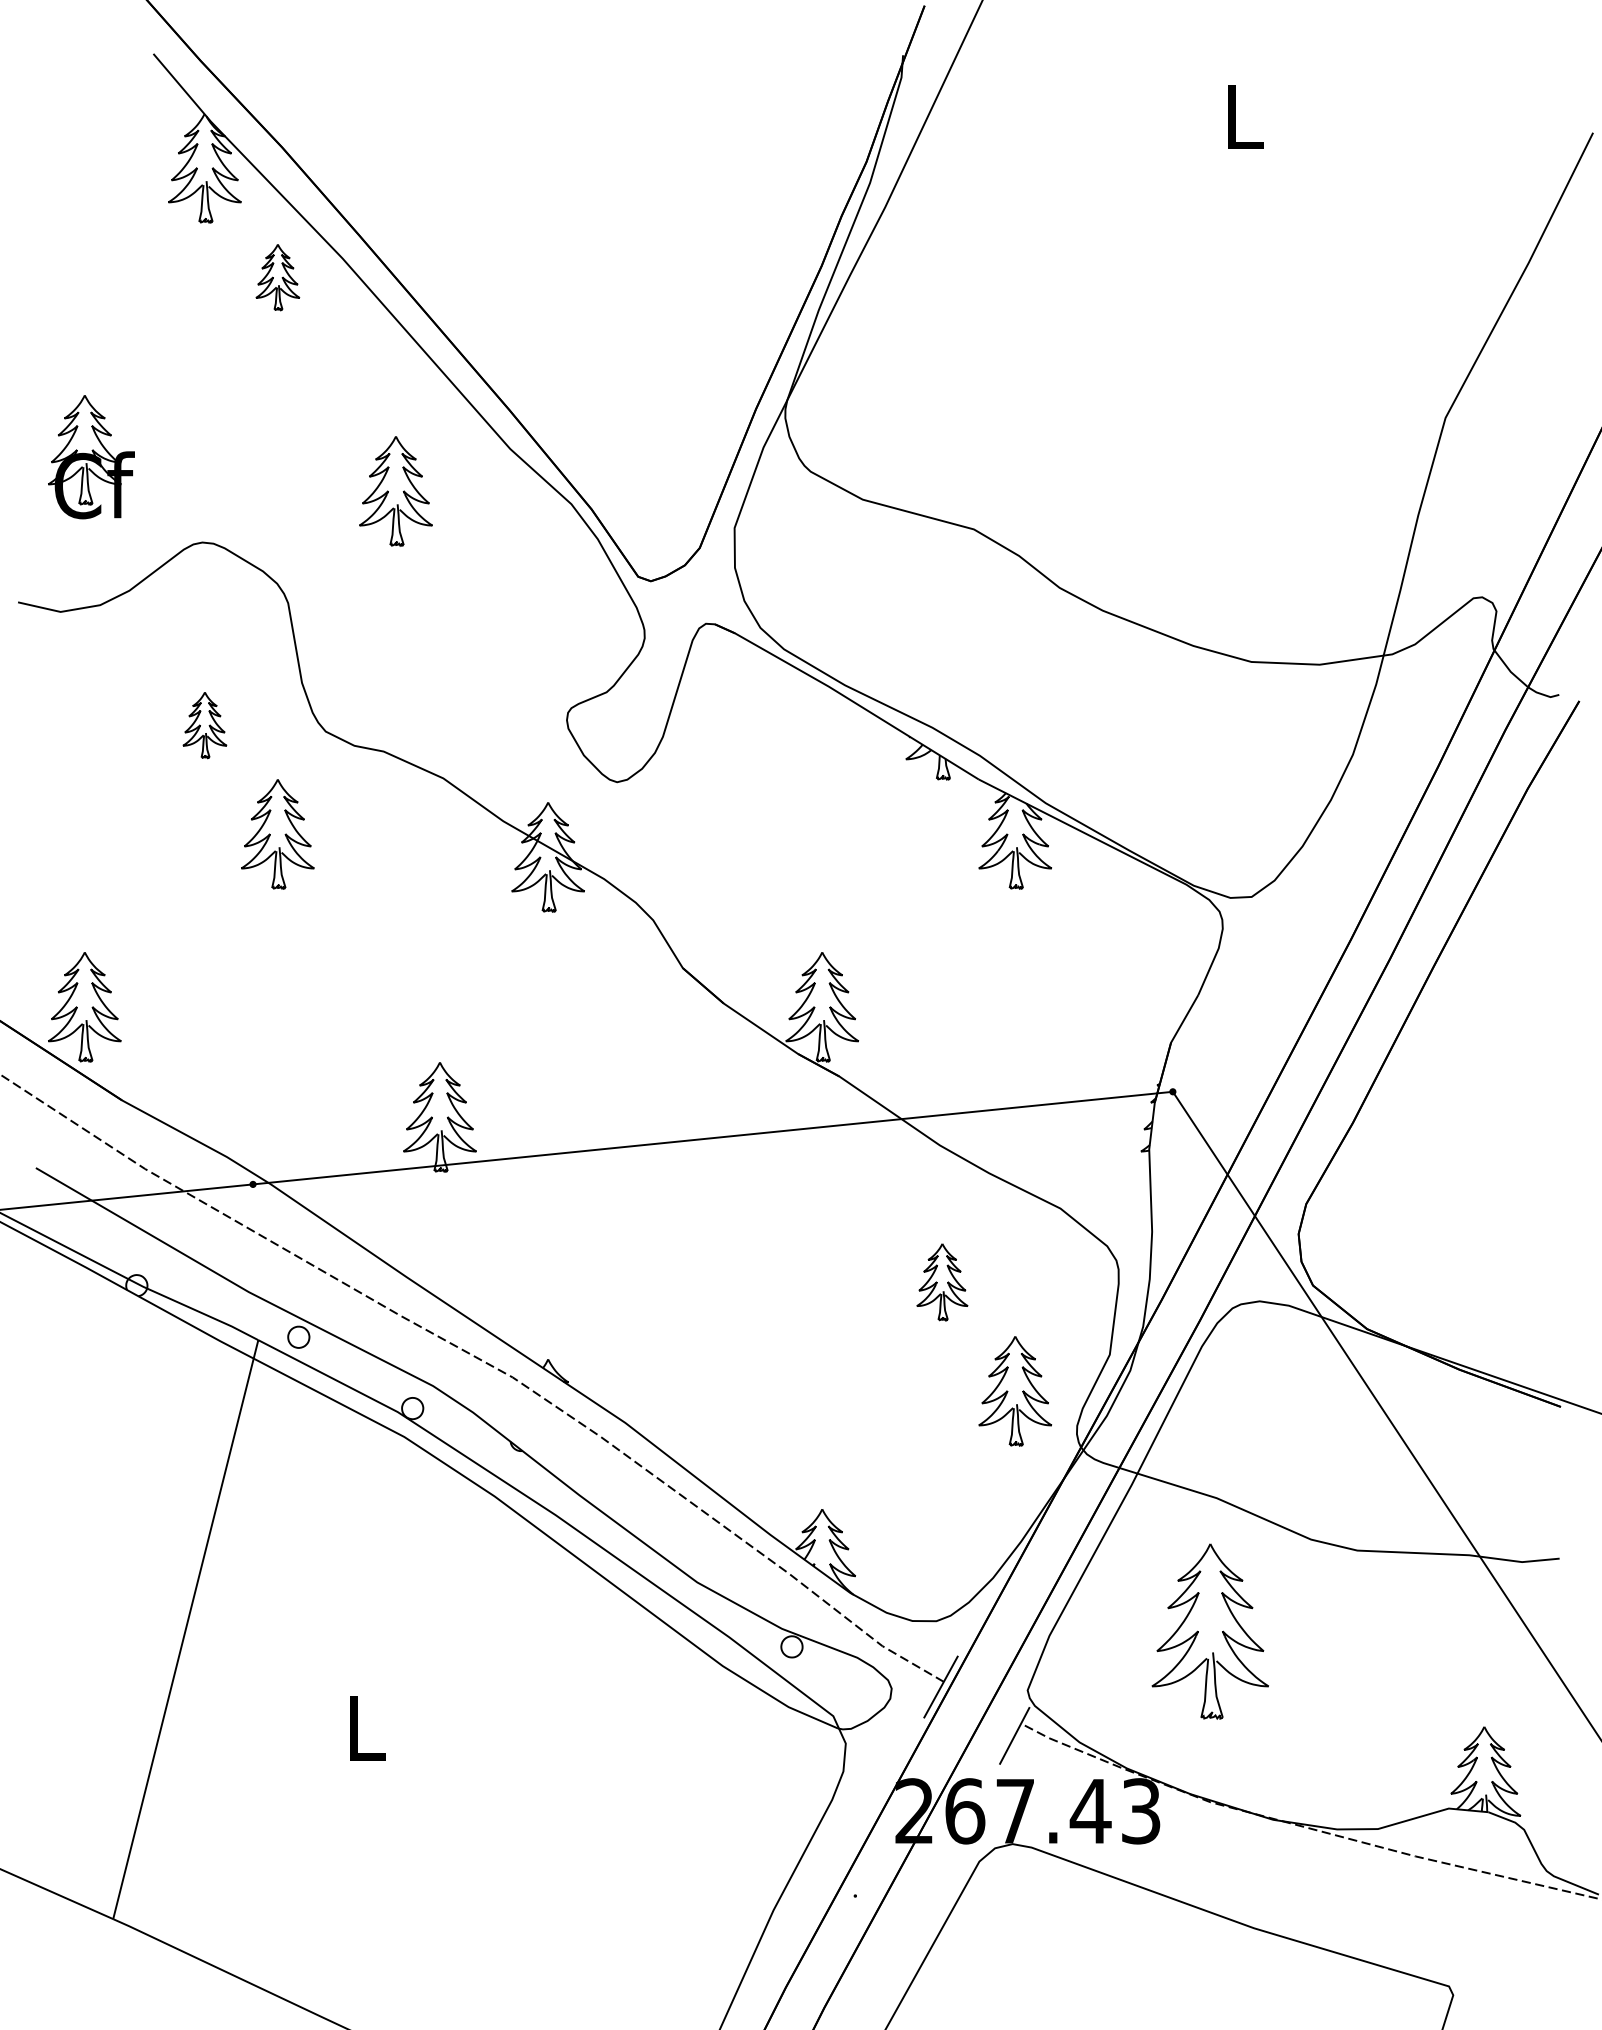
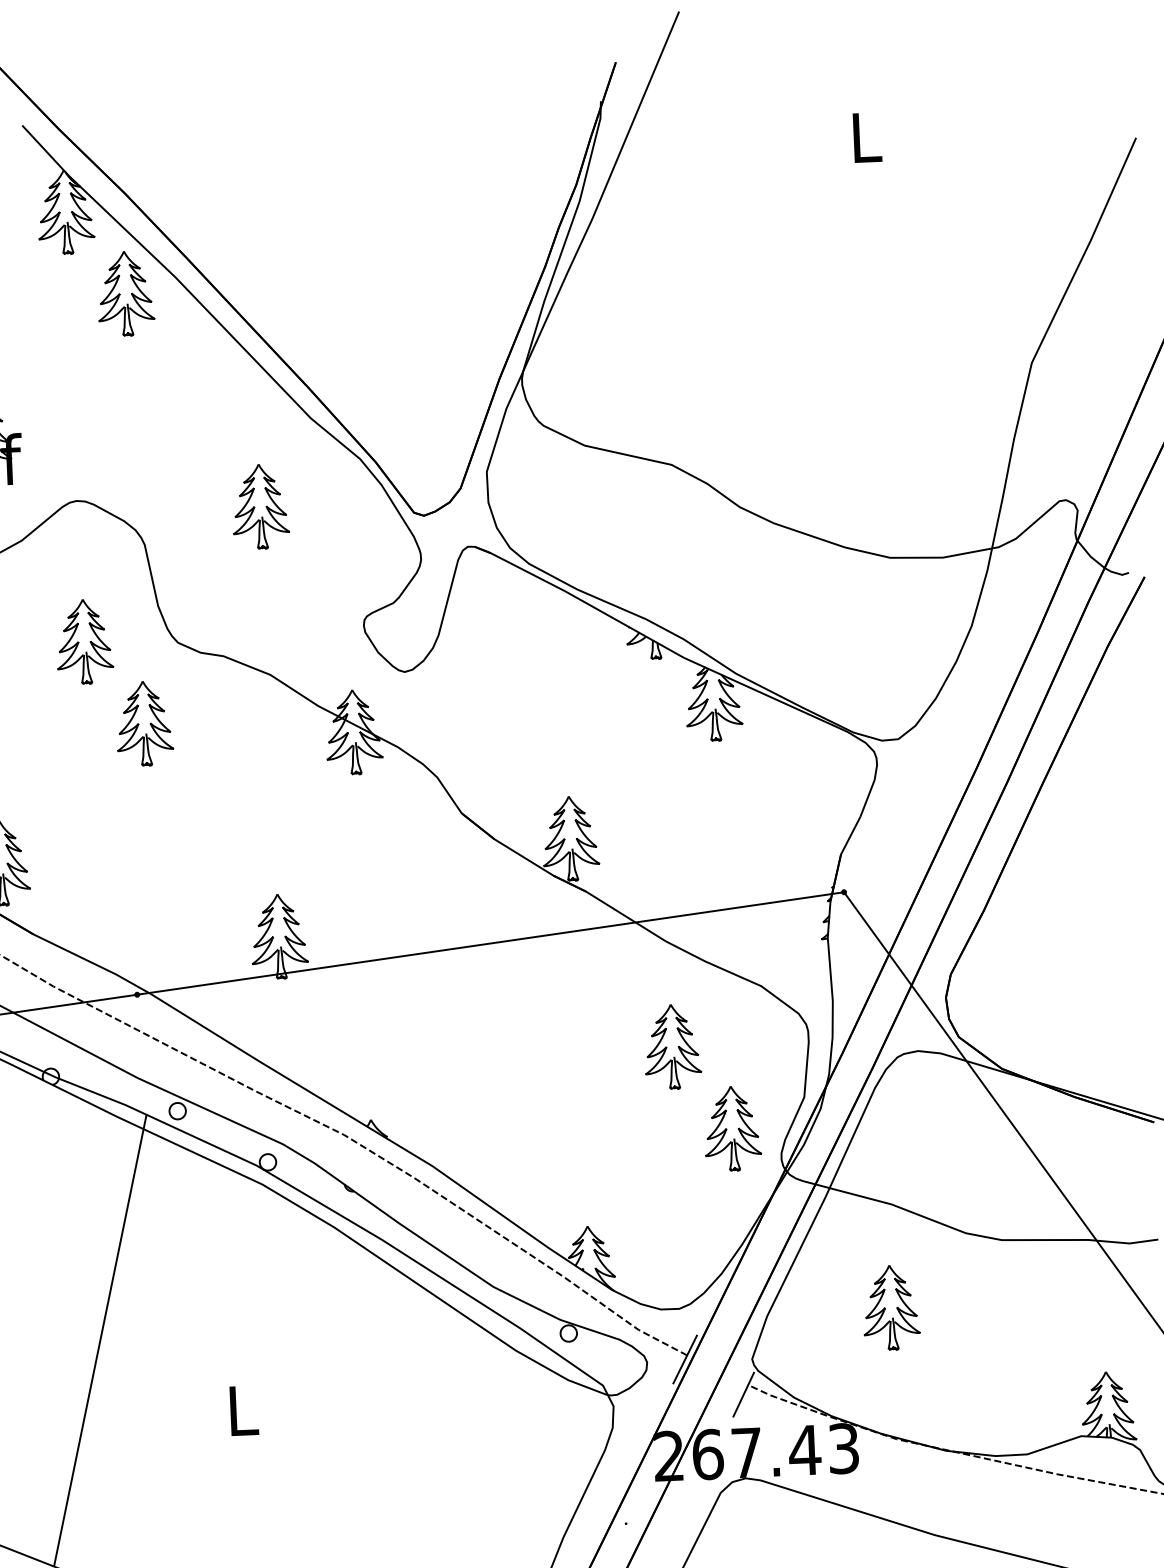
part: (277, 277) -> (125, 293), size x1.67
part: (395, 491) -> (260, 506), moved
part: (204, 725) -> (84, 642), size x1.67
part: (942, 1282) -> (672, 1047), size x1.43
part: (1209, 1631) -> (890, 1307), size x0.62

